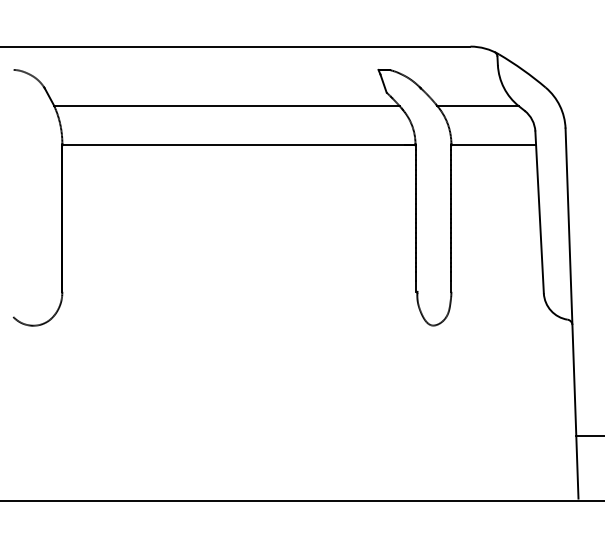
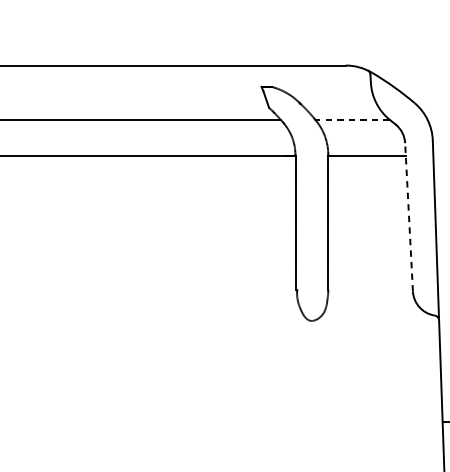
line: (477, 105) -> (352, 119), solid -> dashed
line: (539, 211) -> (408, 216), solid -> dashed

